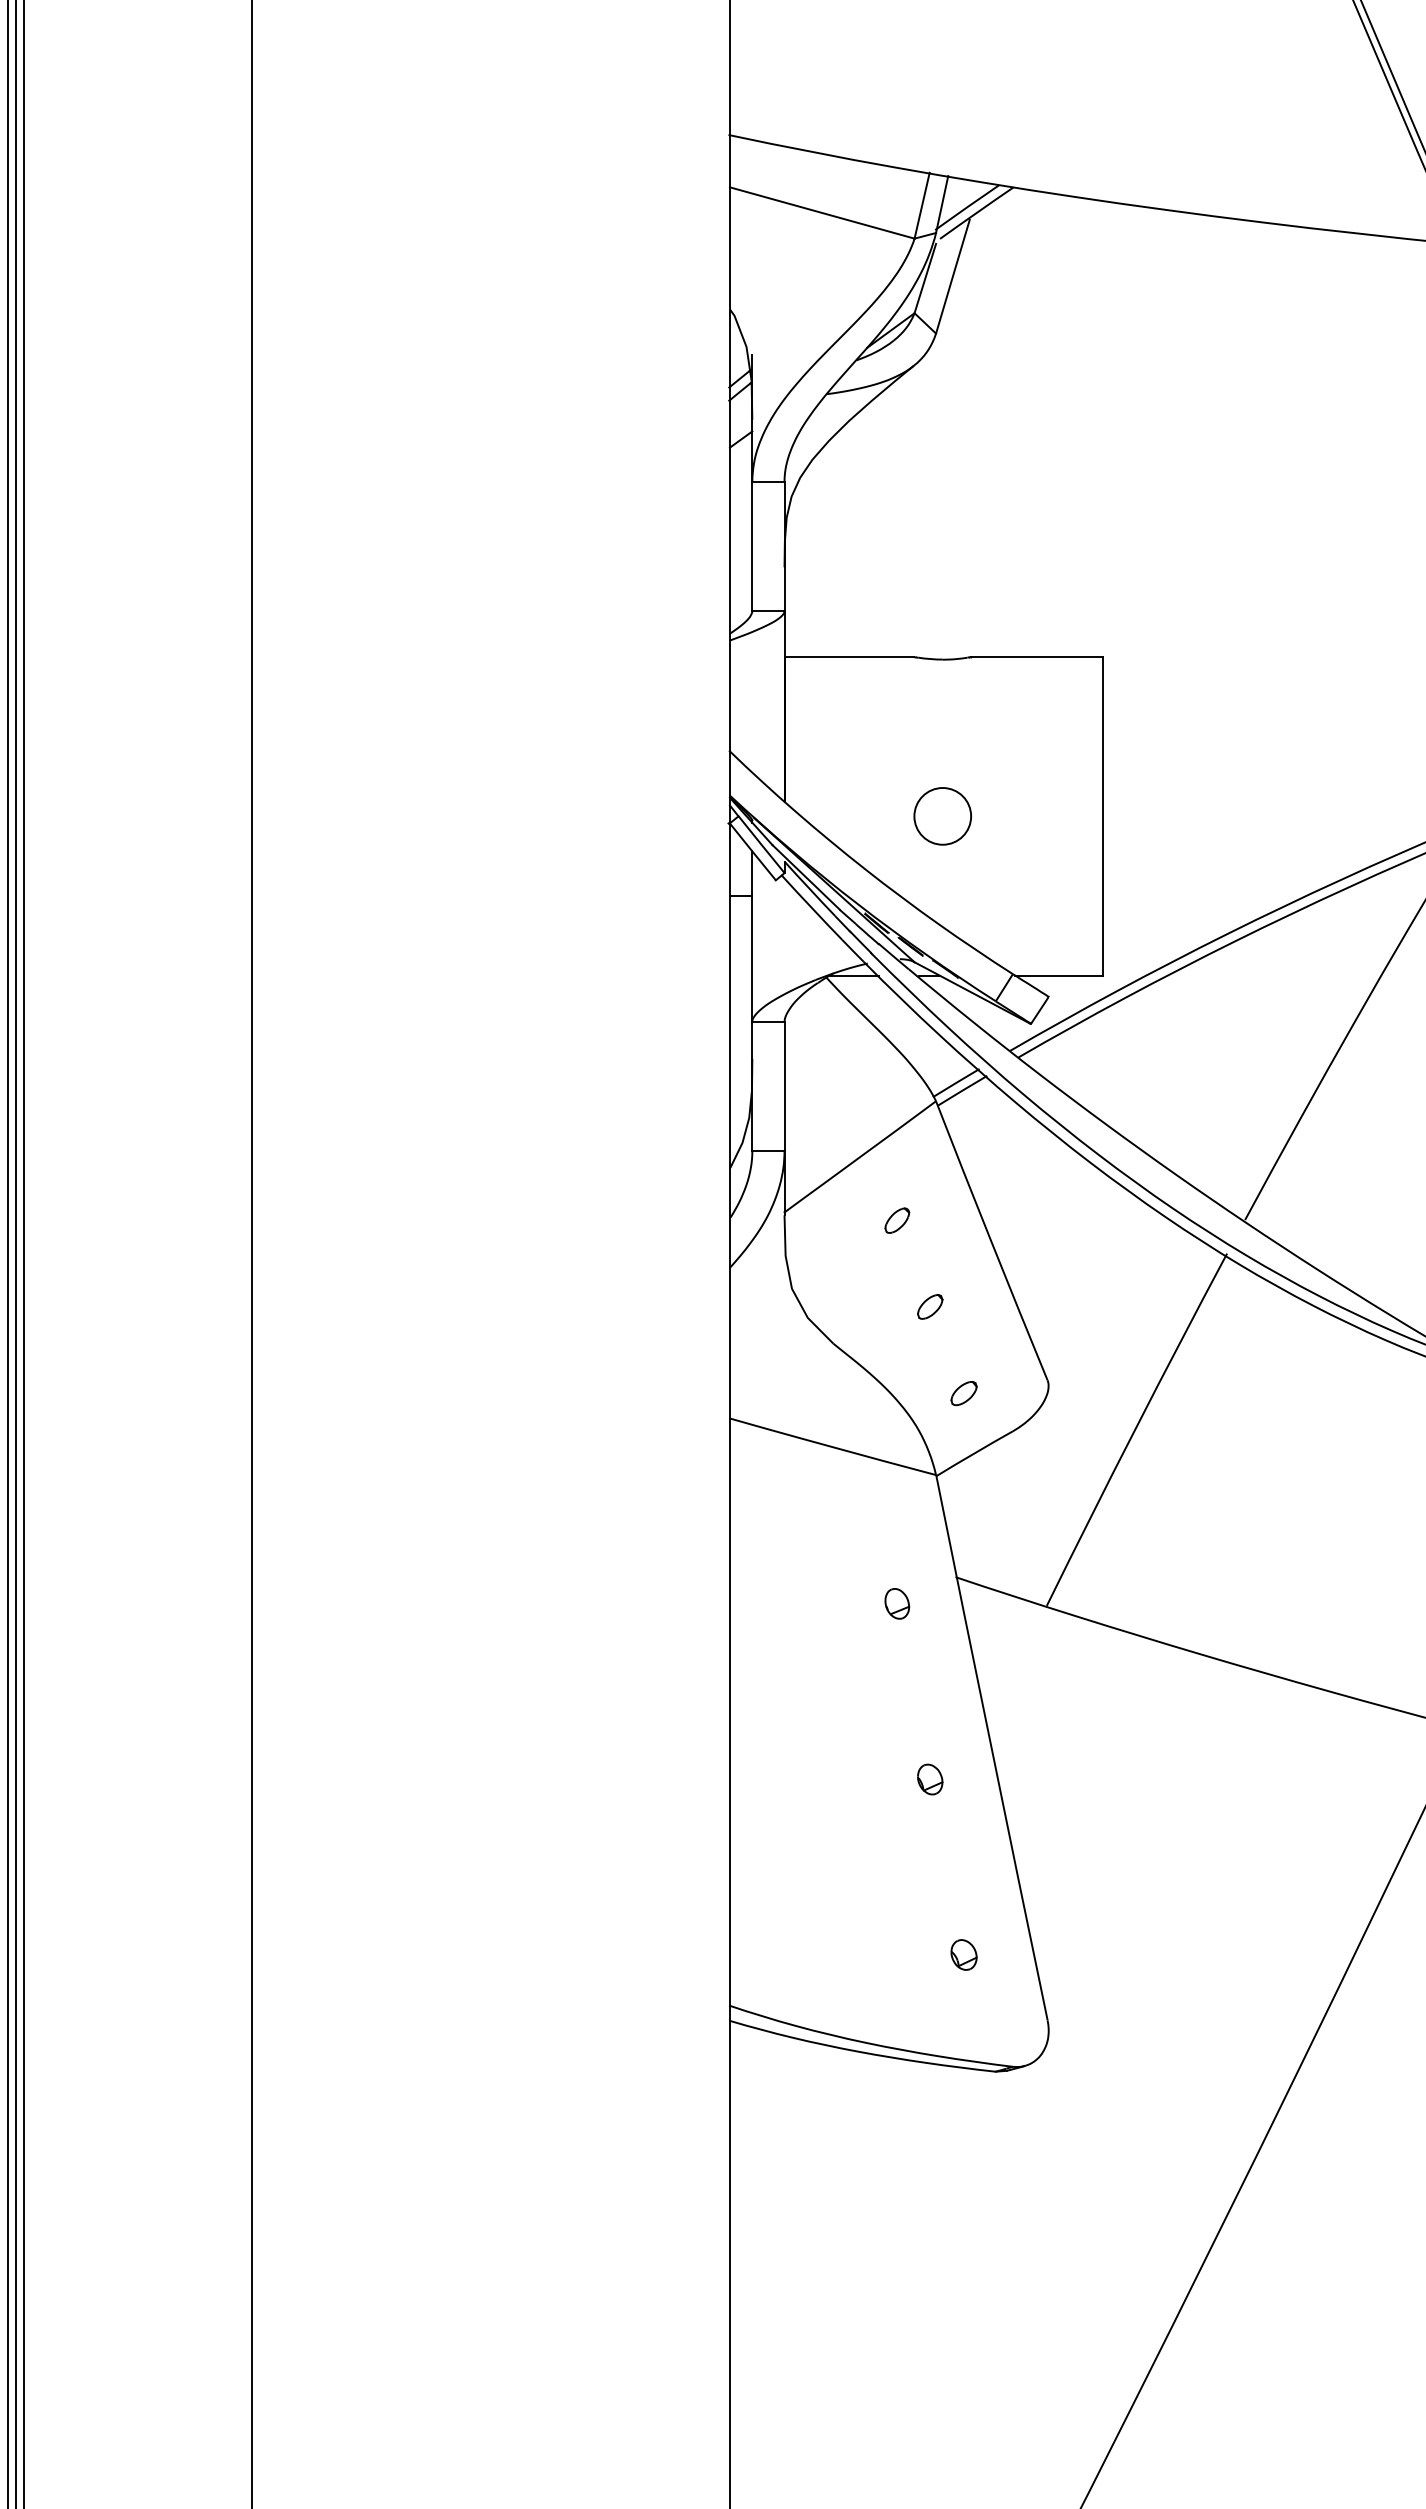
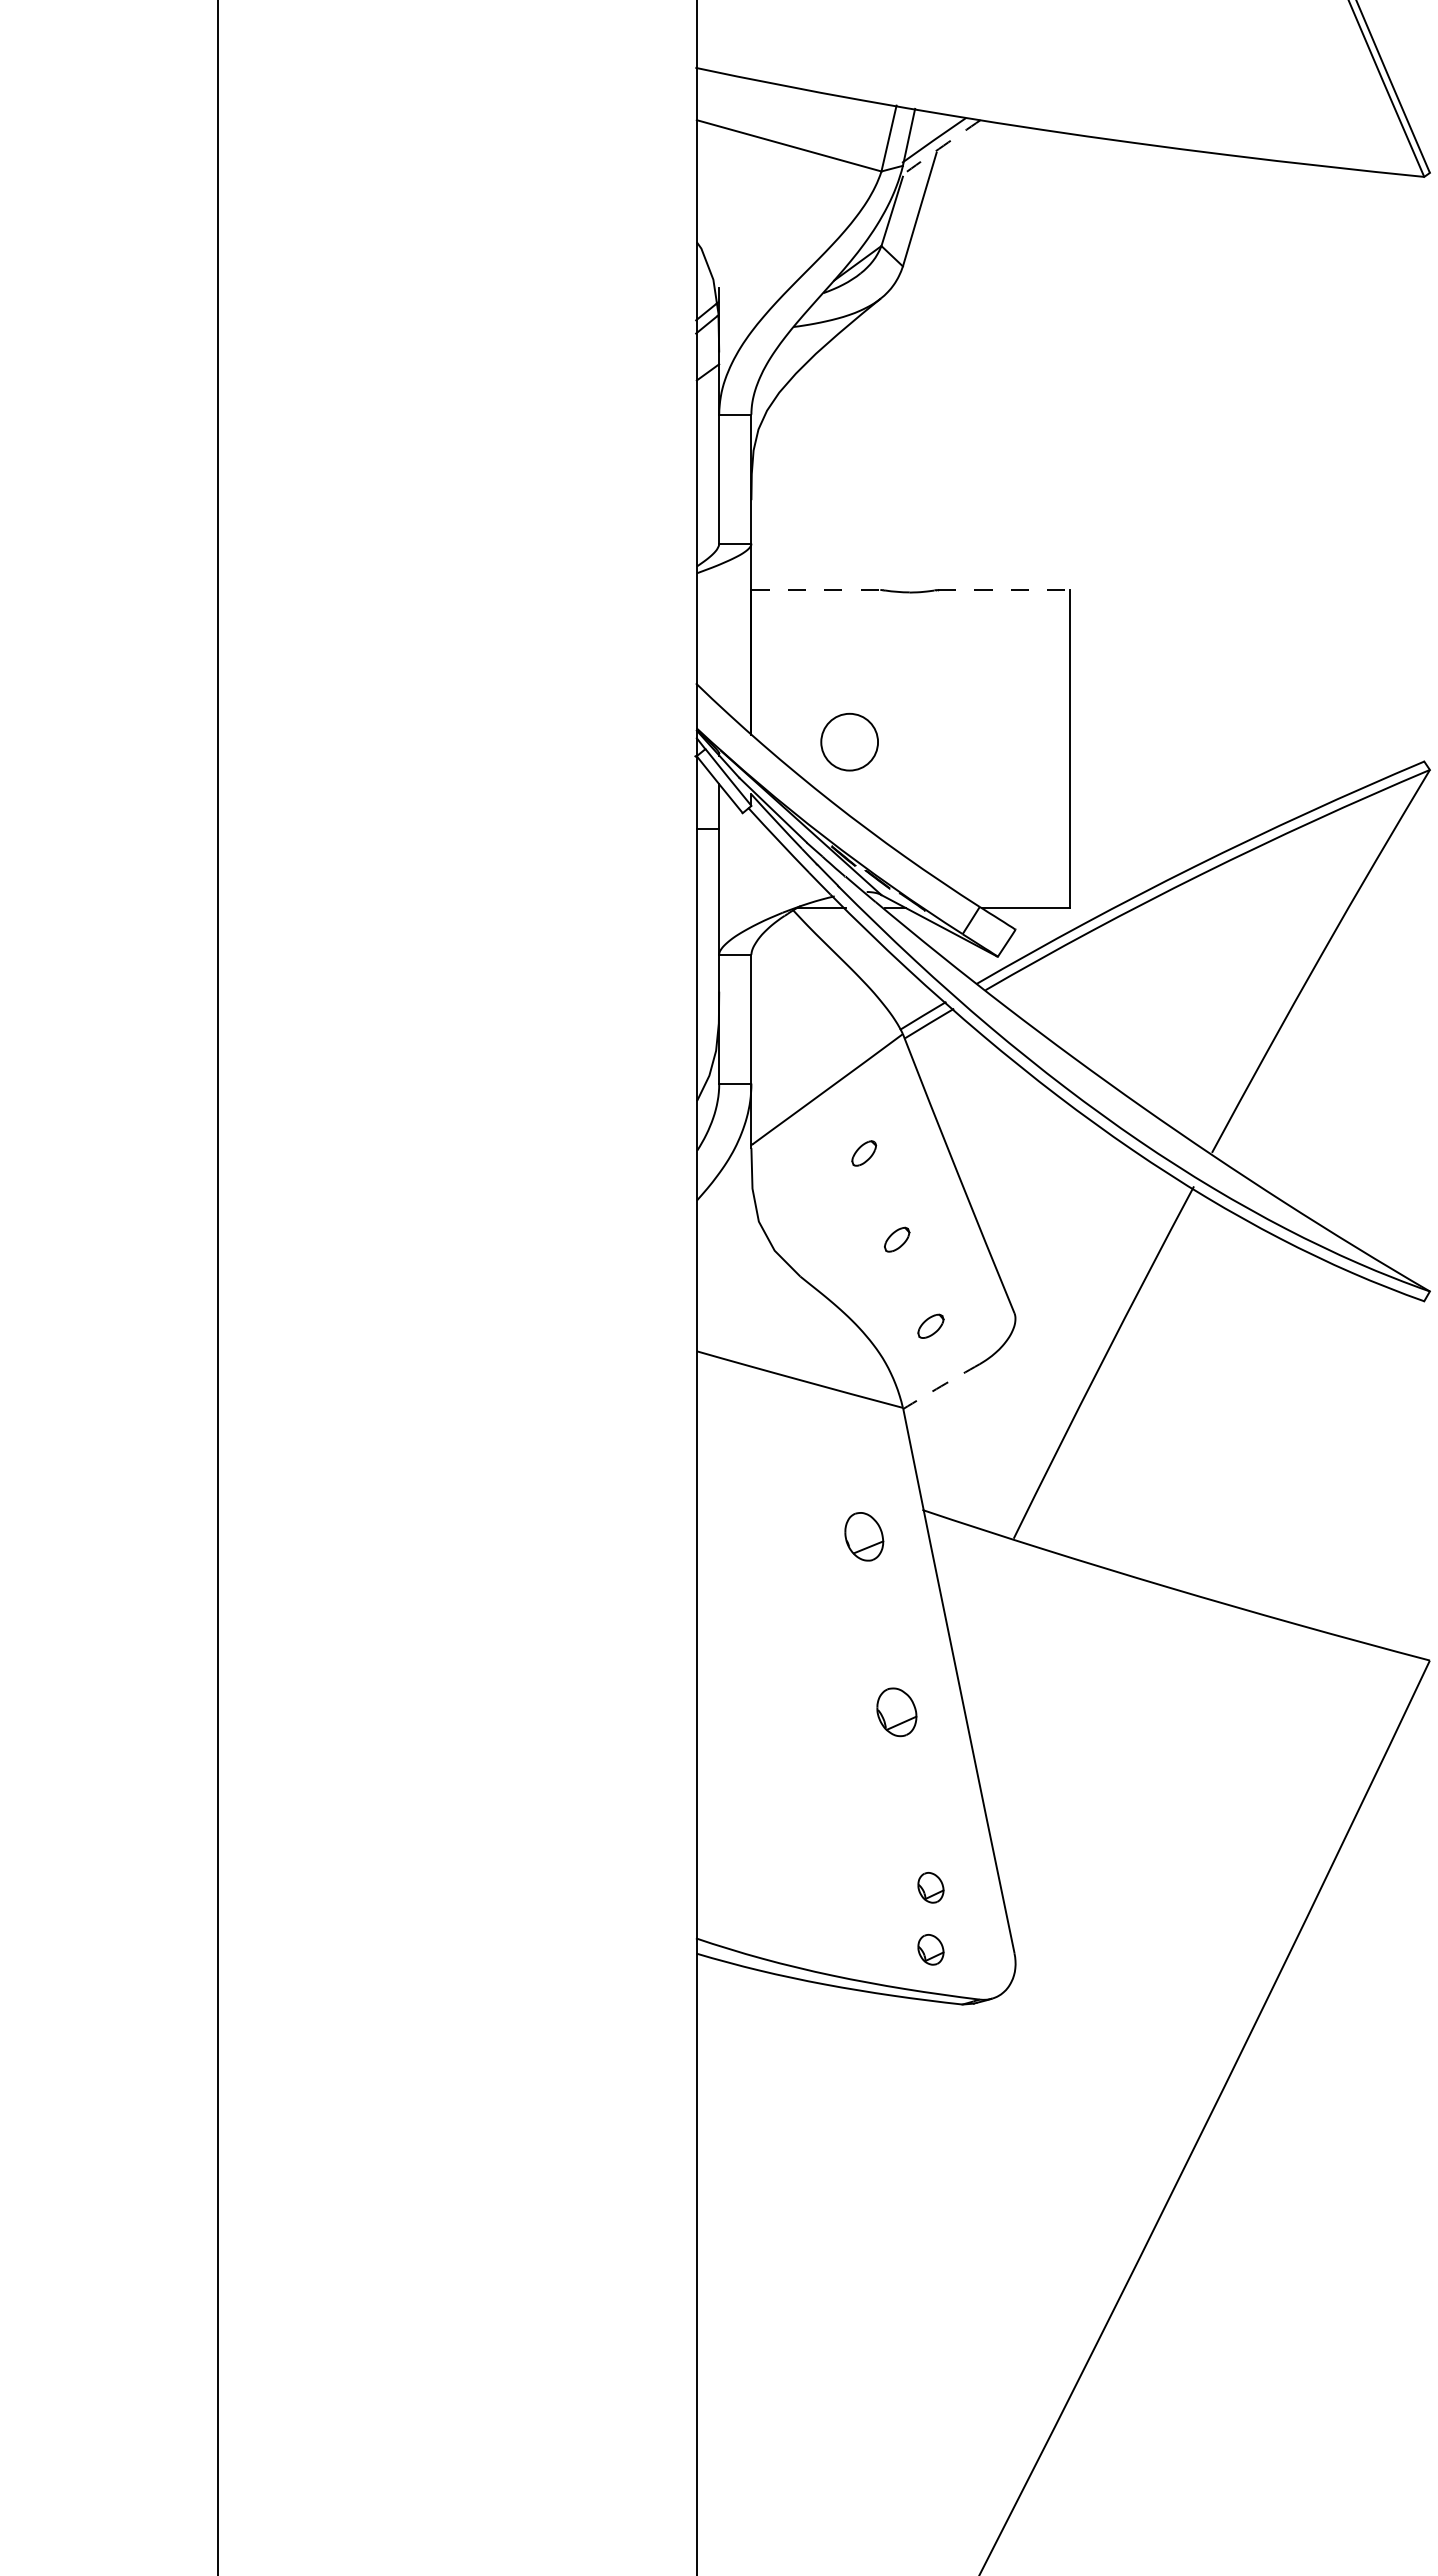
arc: (976, 212) -> (943, 145), solid -> dashed
line: (849, 657) -> (816, 590), solid -> dashed
line: (1036, 657) -> (1003, 590), solid -> dashed
circle: (942, 815) -> (849, 741), moved
arc: (974, 1453) -> (941, 1386), solid -> dashed
part: (896, 1603) -> (863, 1536), size x1.6
part: (930, 1779) -> (897, 1712), size x1.6
part: (963, 2016) -> (930, 1949), added

